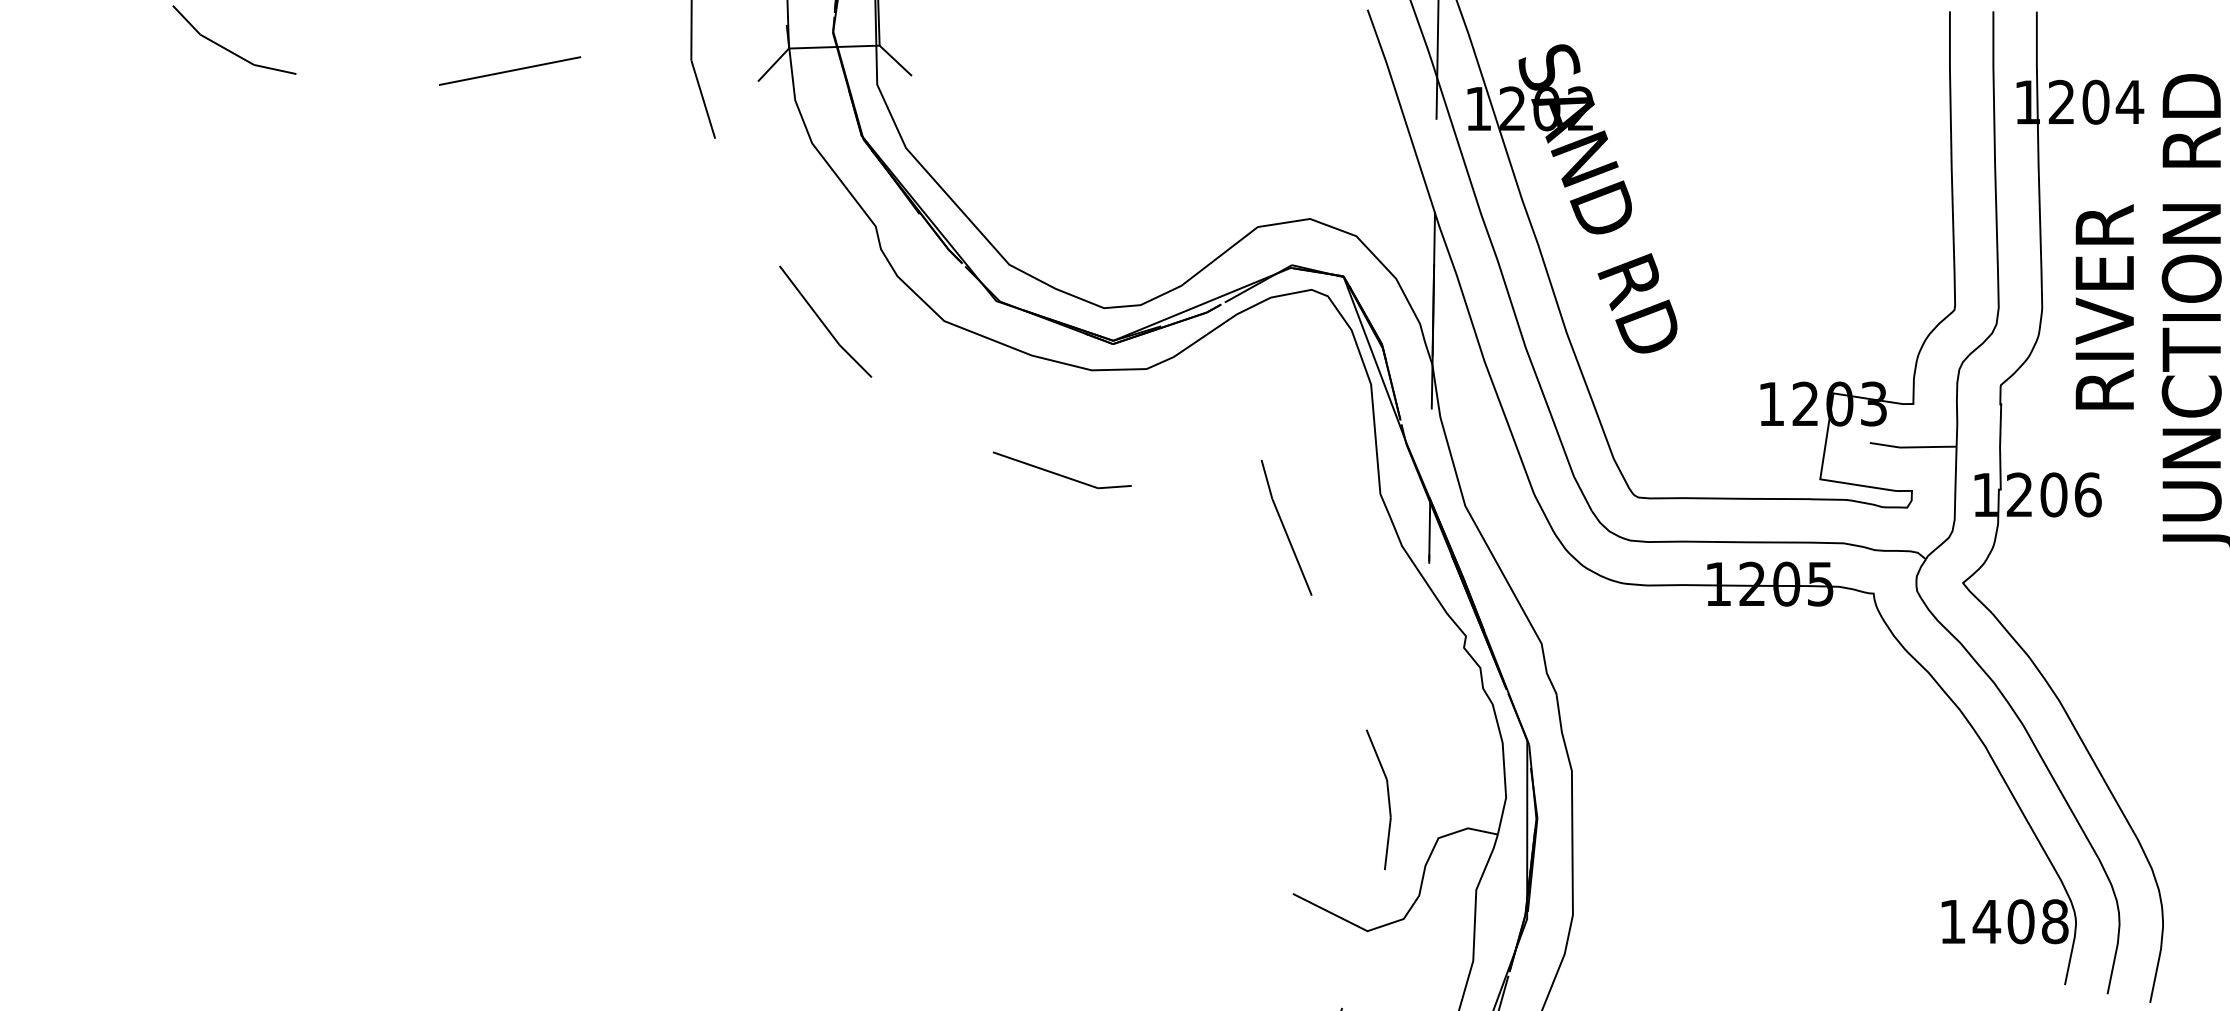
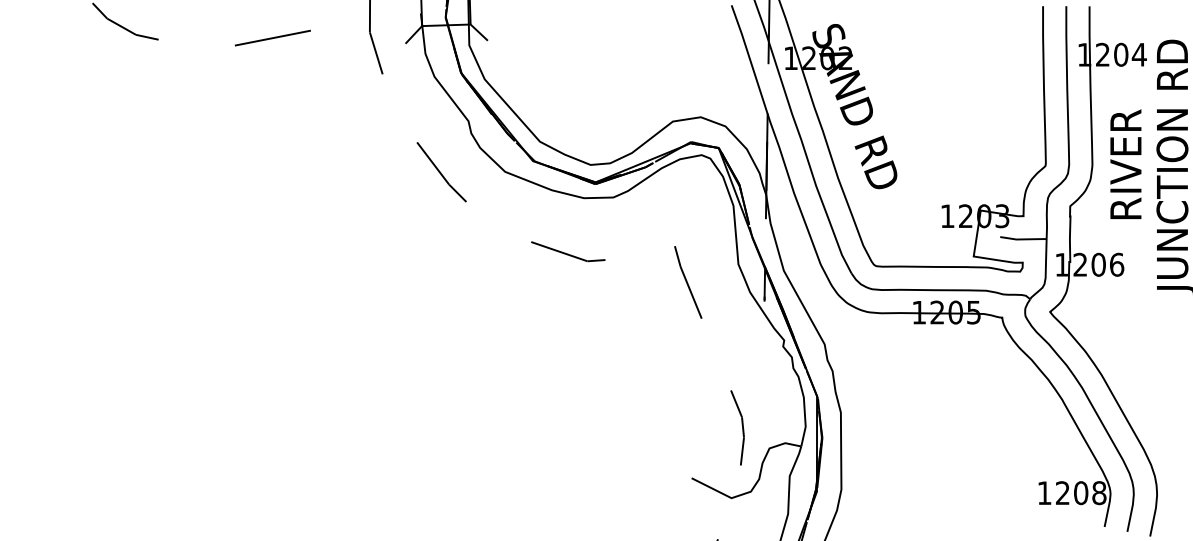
text: (1986, 920) -> (1062, 492), 1408 -> 1208

